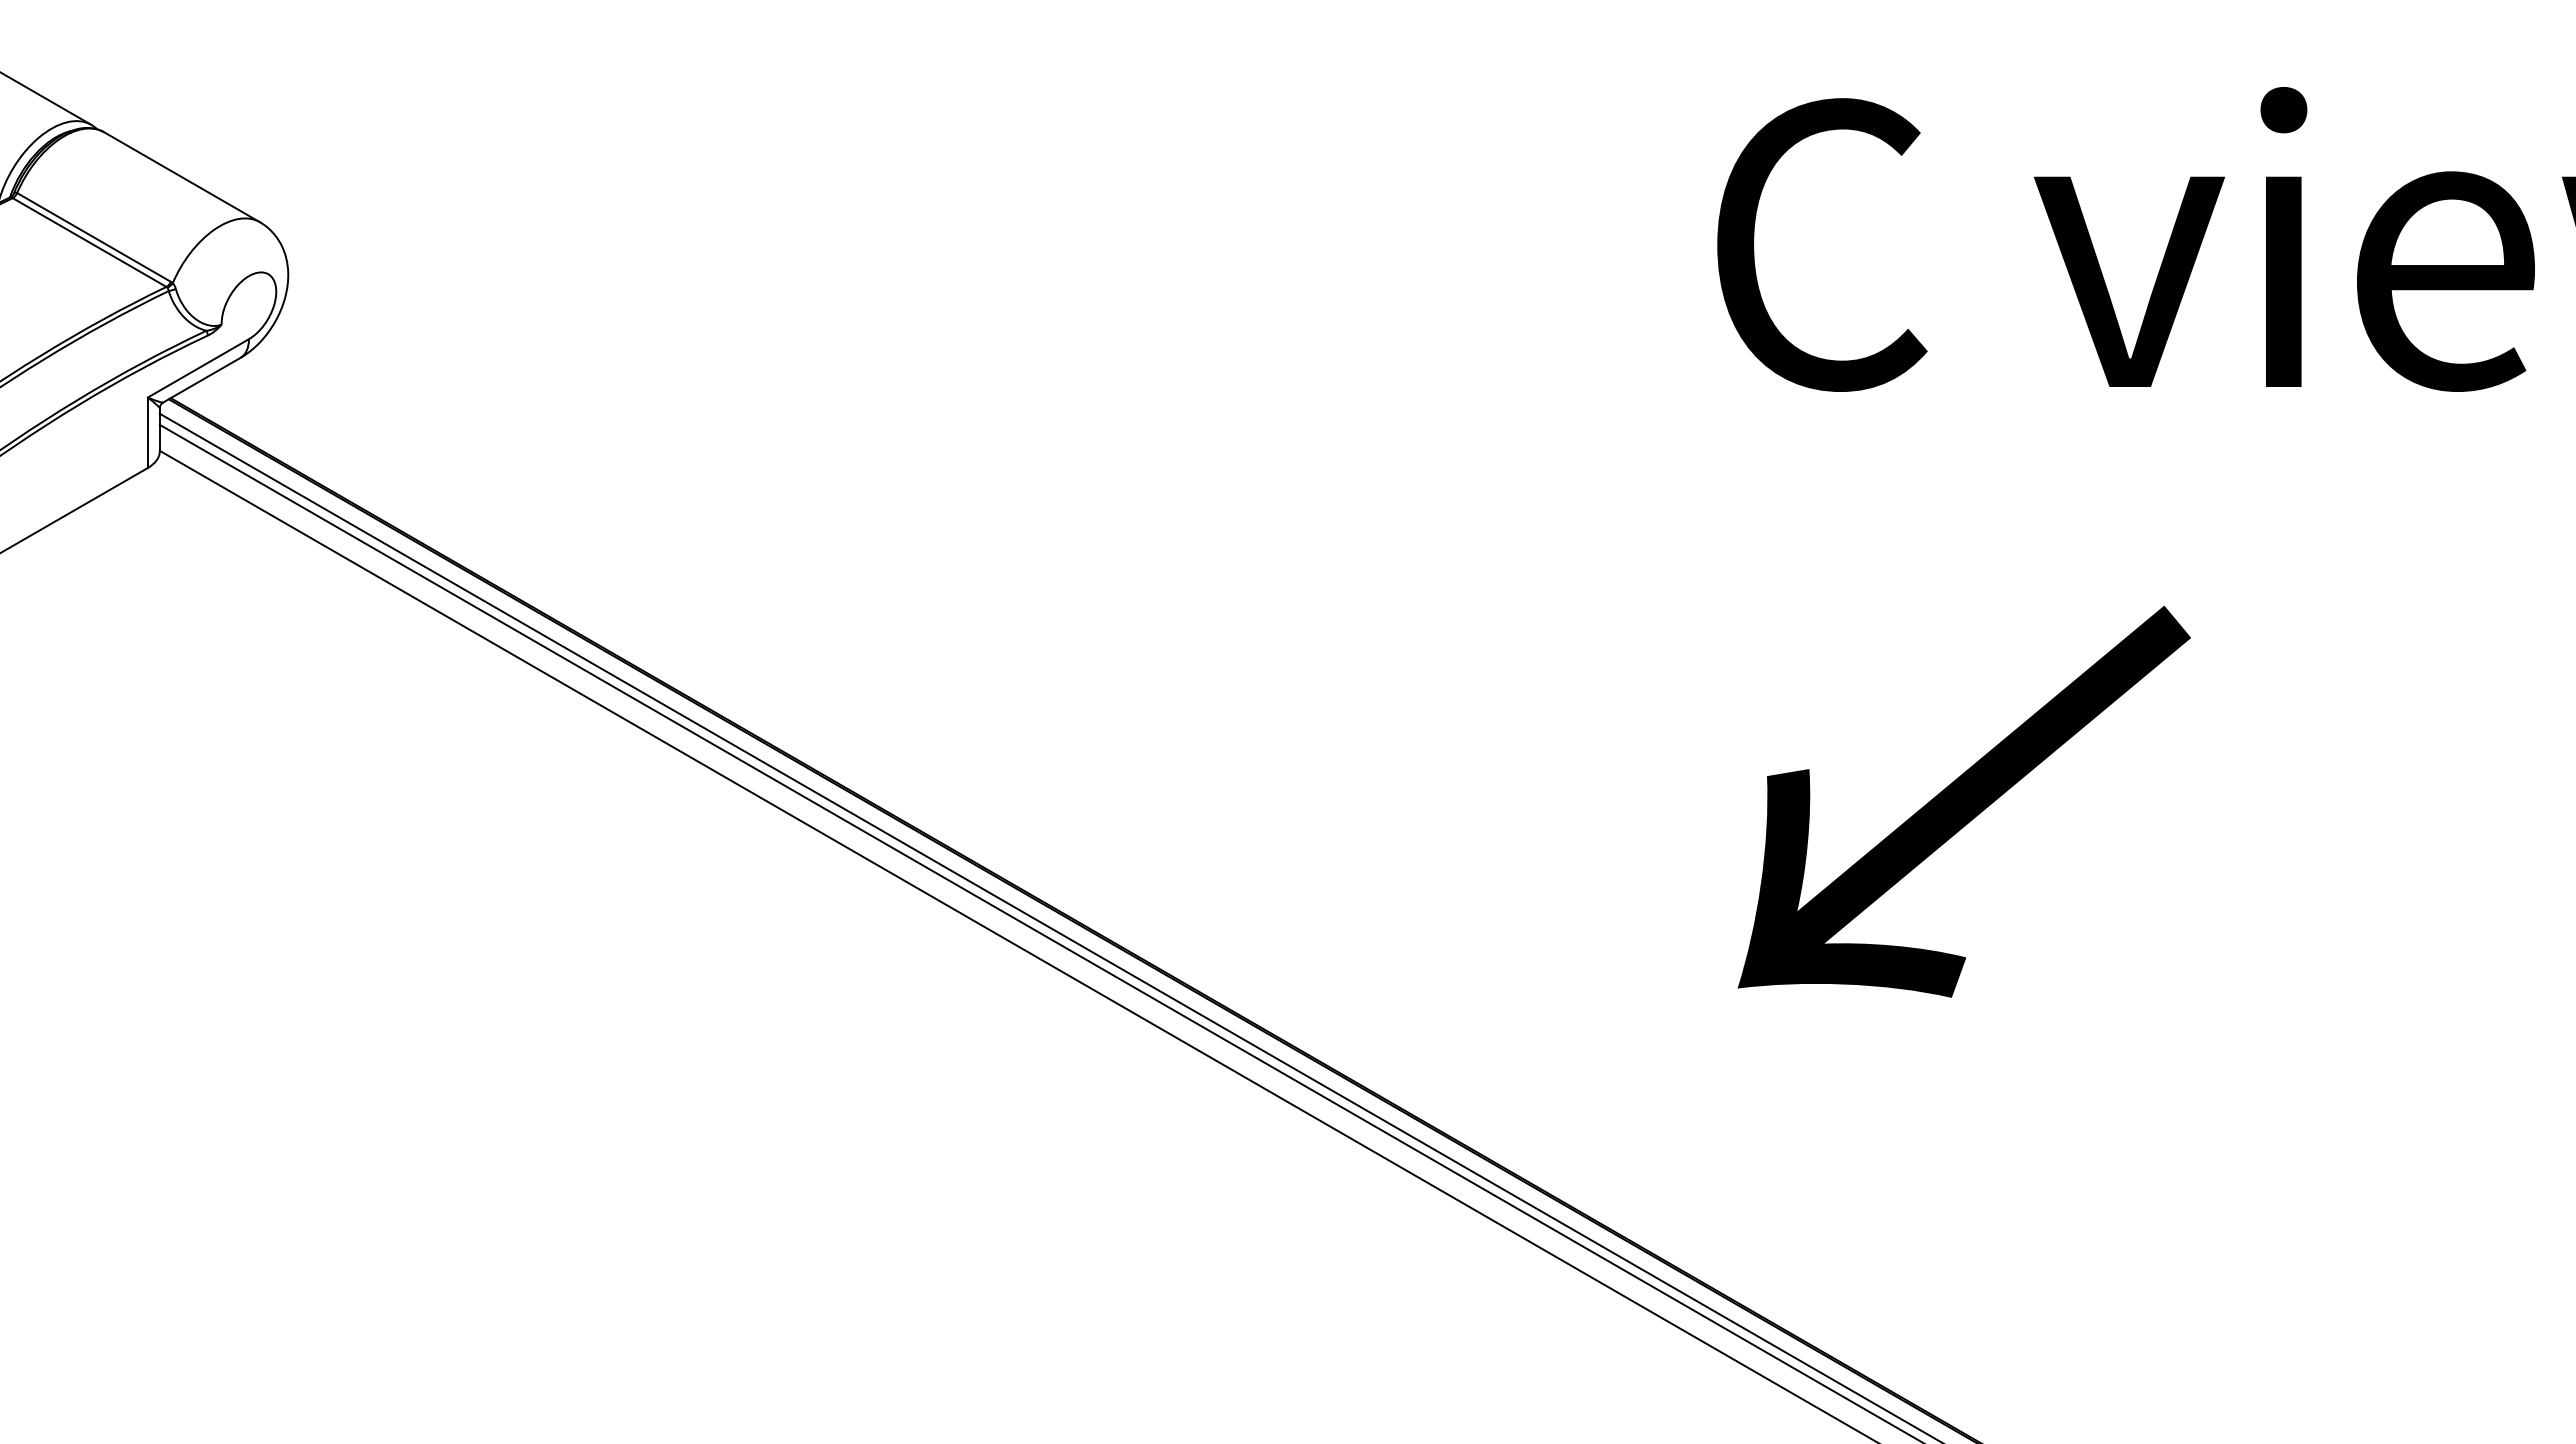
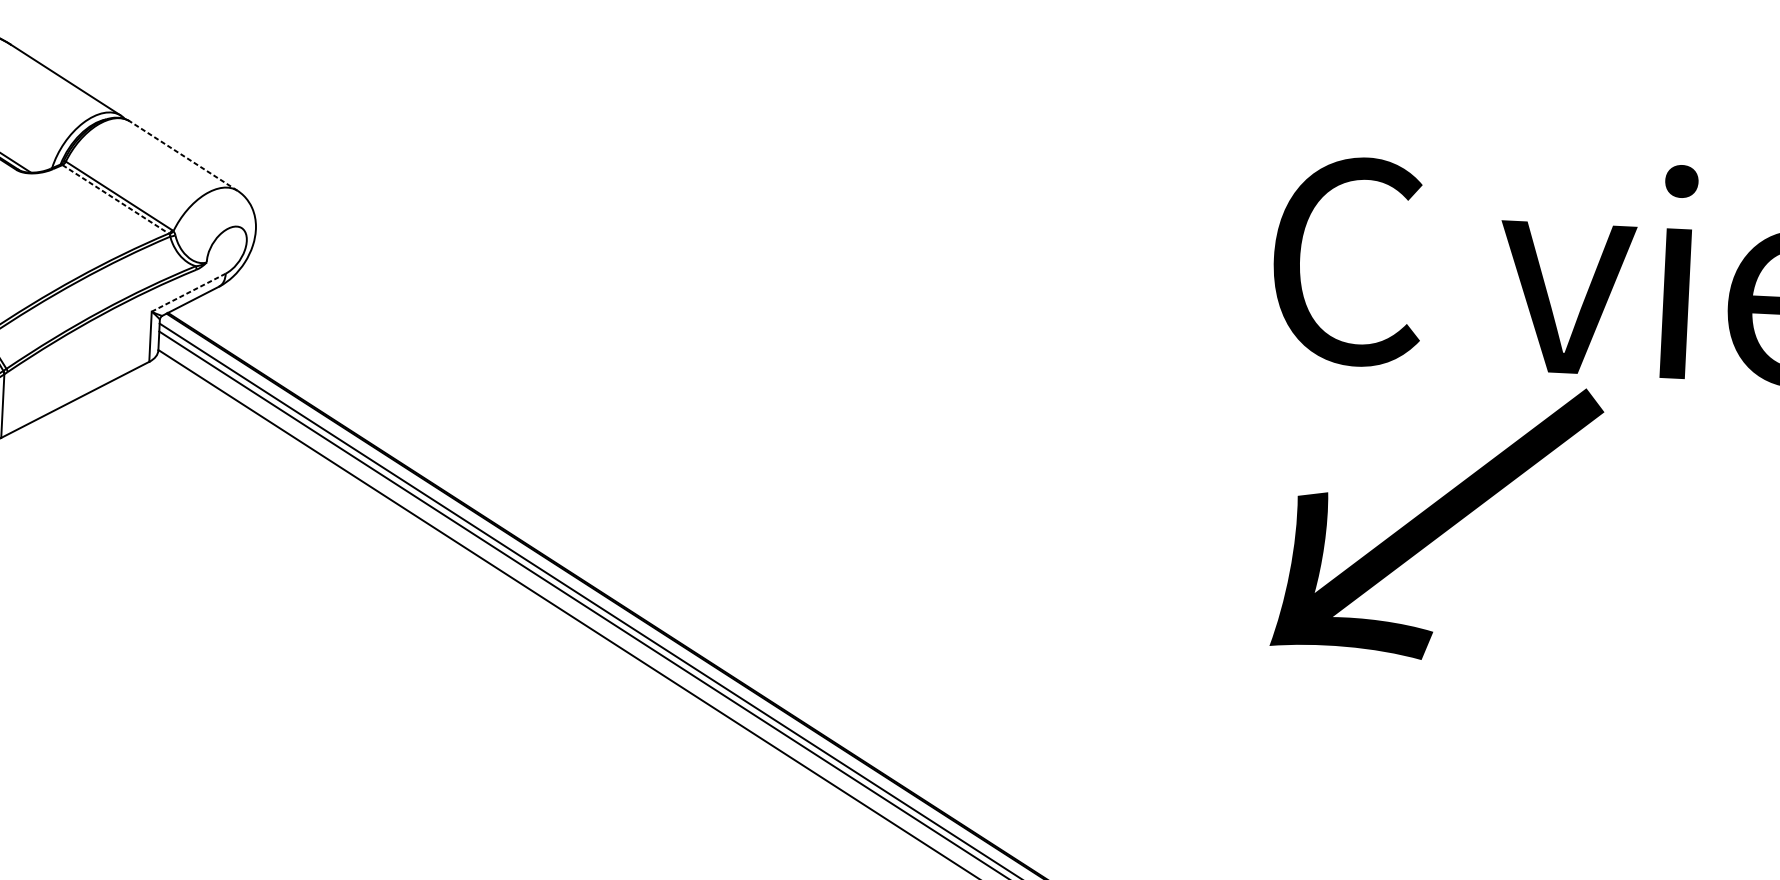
line: (181, 177) -> (183, 156), solid -> dashed
line: (89, 242) -> (115, 199), solid -> dashed
line: (197, 368) -> (188, 292), solid -> dashed
text: (1963, 801) -> (1436, 520), moved

